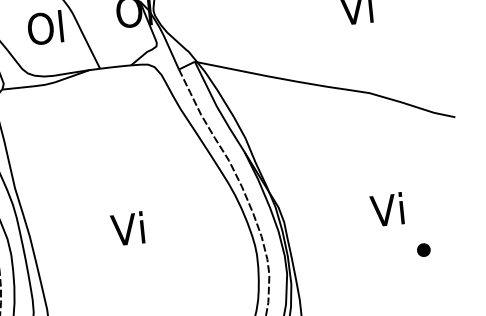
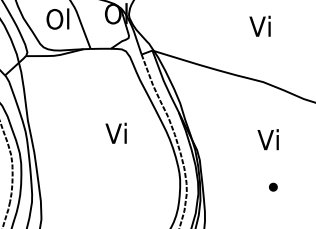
text: (385, 209) -> (267, 139), moved
text: (126, 227) -> (115, 132), moved
part: (423, 249) -> (273, 186), moved

